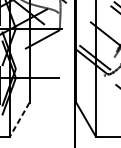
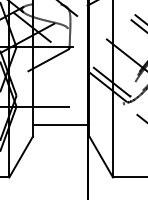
line: (52, 92) -> (60, 124), added
line: (20, 119) -> (21, 156), dashed -> solid

